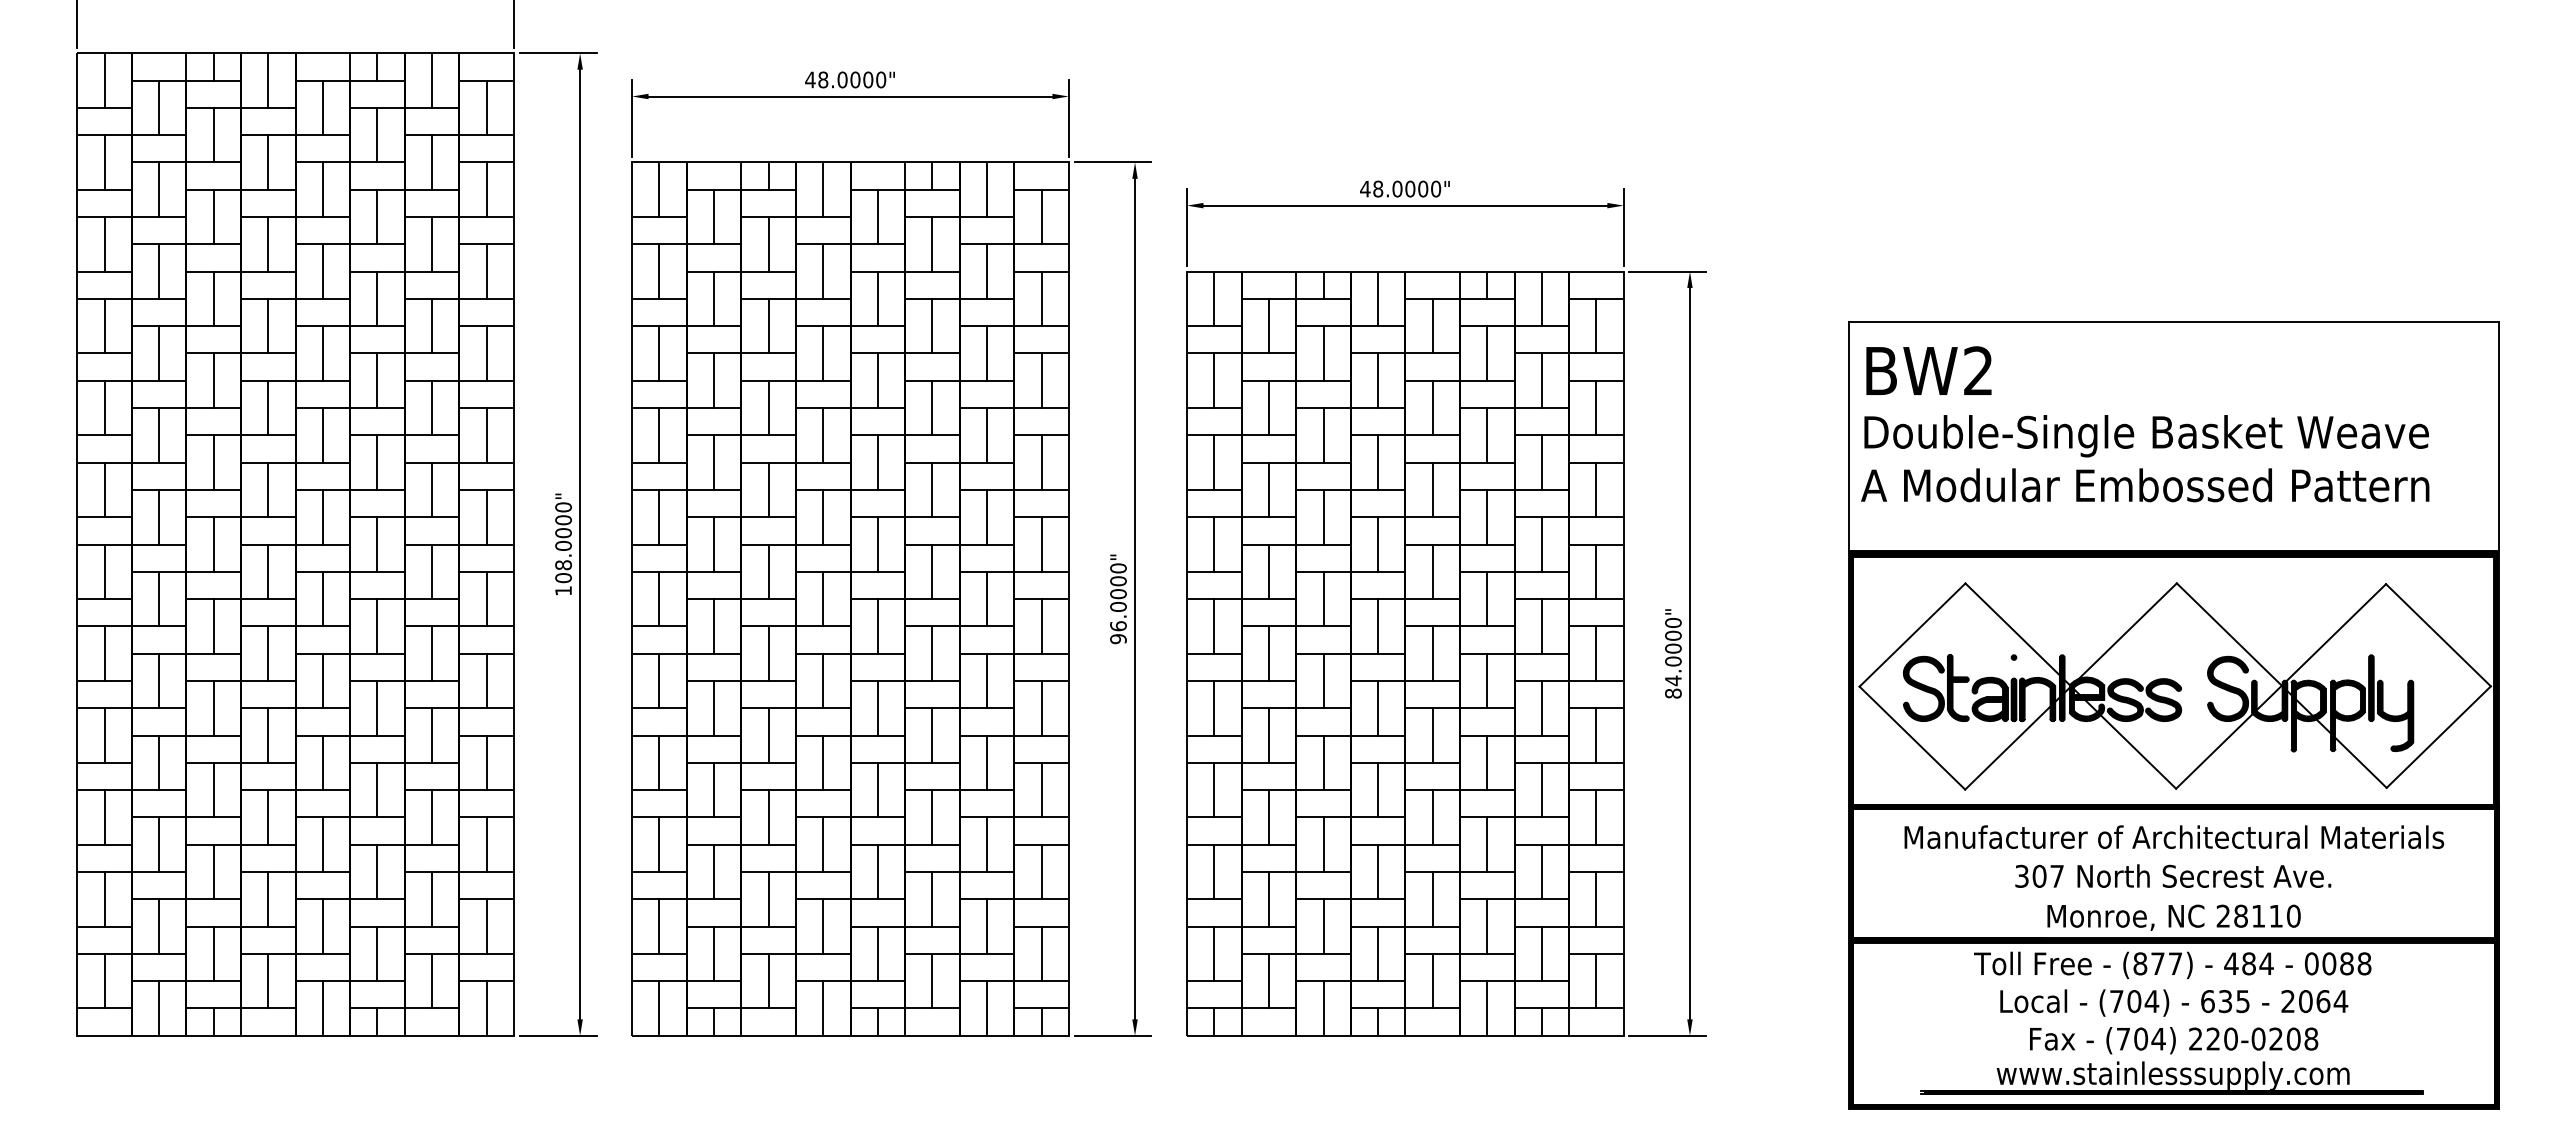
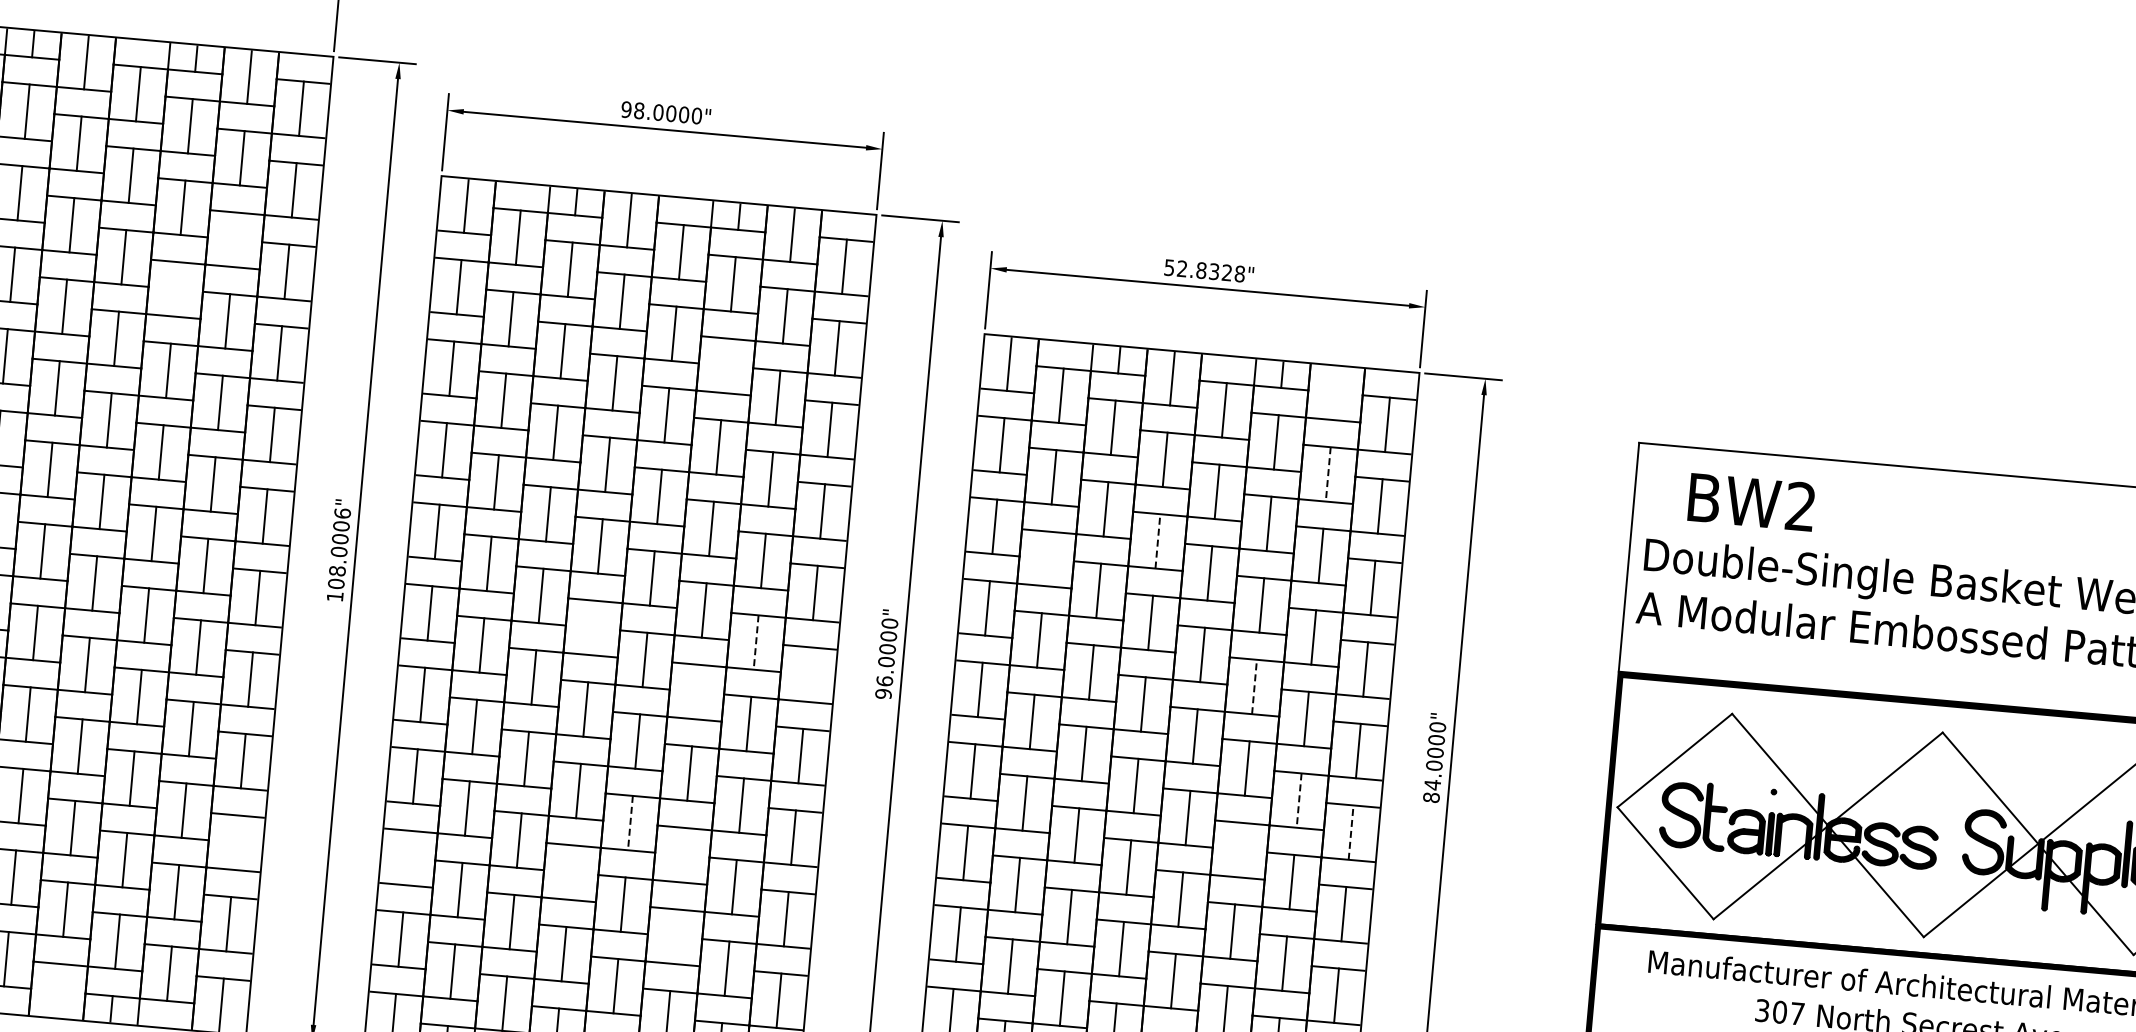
text: (810, 79) -> (626, 109), 48.0000" -> 98.0000"
text: (1400, 188) -> (1204, 270), 48.0000" -> 52.8328"
line: (432, 244) -> (235, 240), removed
line: (377, 298) -> (175, 288), removed
line: (1541, 299) -> (1335, 393), removed
line: (932, 325) -> (726, 365), removed
text: (1928, 370) -> (1751, 501), moved
line: (1541, 381) -> (1327, 475), solid -> dashed
line: (1378, 462) -> (1158, 541), solid -> dashed
line: (1268, 489) -> (1046, 558), removed
text: (563, 507) -> (342, 513), 108.0000" -> 108.0006"
line: (823, 598) -> (593, 627), removed
line: (1487, 598) -> (1254, 686), solid -> dashed
line: (986, 599) -> (755, 642), solid -> dashed
line: (1041, 626) -> (808, 674), removed
line: (932, 653) -> (697, 691), removed
line: (1541, 708) -> (1298, 800), solid -> dashed
line: (1596, 735) -> (1351, 832), solid -> dashed
line: (1487, 762) -> (1240, 849), removed
line: (877, 790) -> (630, 823), solid -> dashed
line: (932, 817) -> (682, 855), removed
line: (486, 844) -> (235, 842), removed
line: (659, 844) -> (408, 857), removed
line: (823, 844) -> (571, 872), removed
line: (932, 899) -> (675, 936), removed
line: (322, 1007) -> (58, 990), removed

